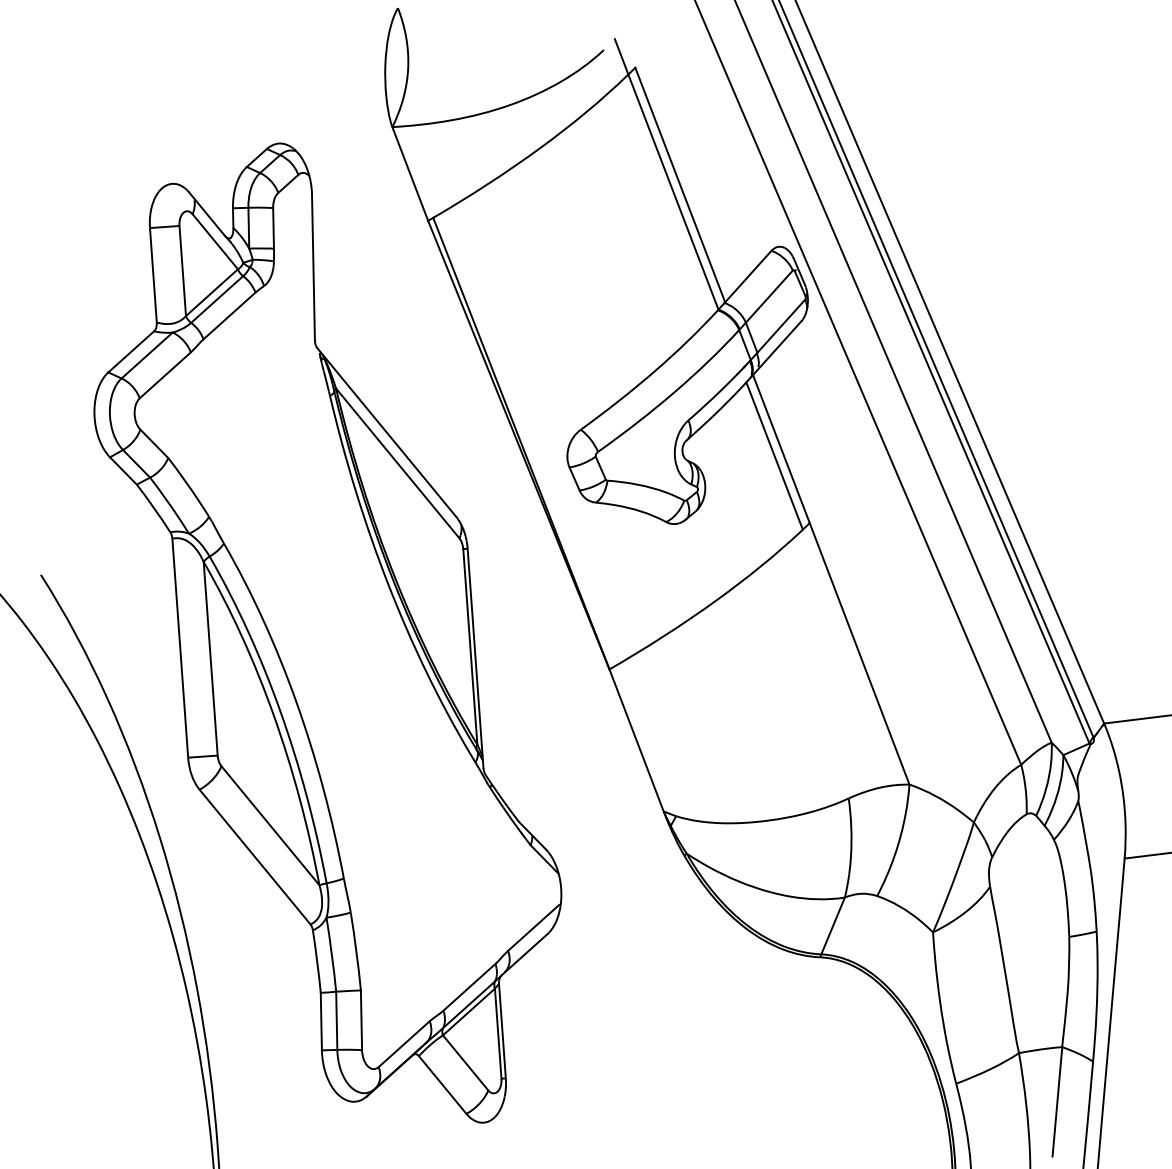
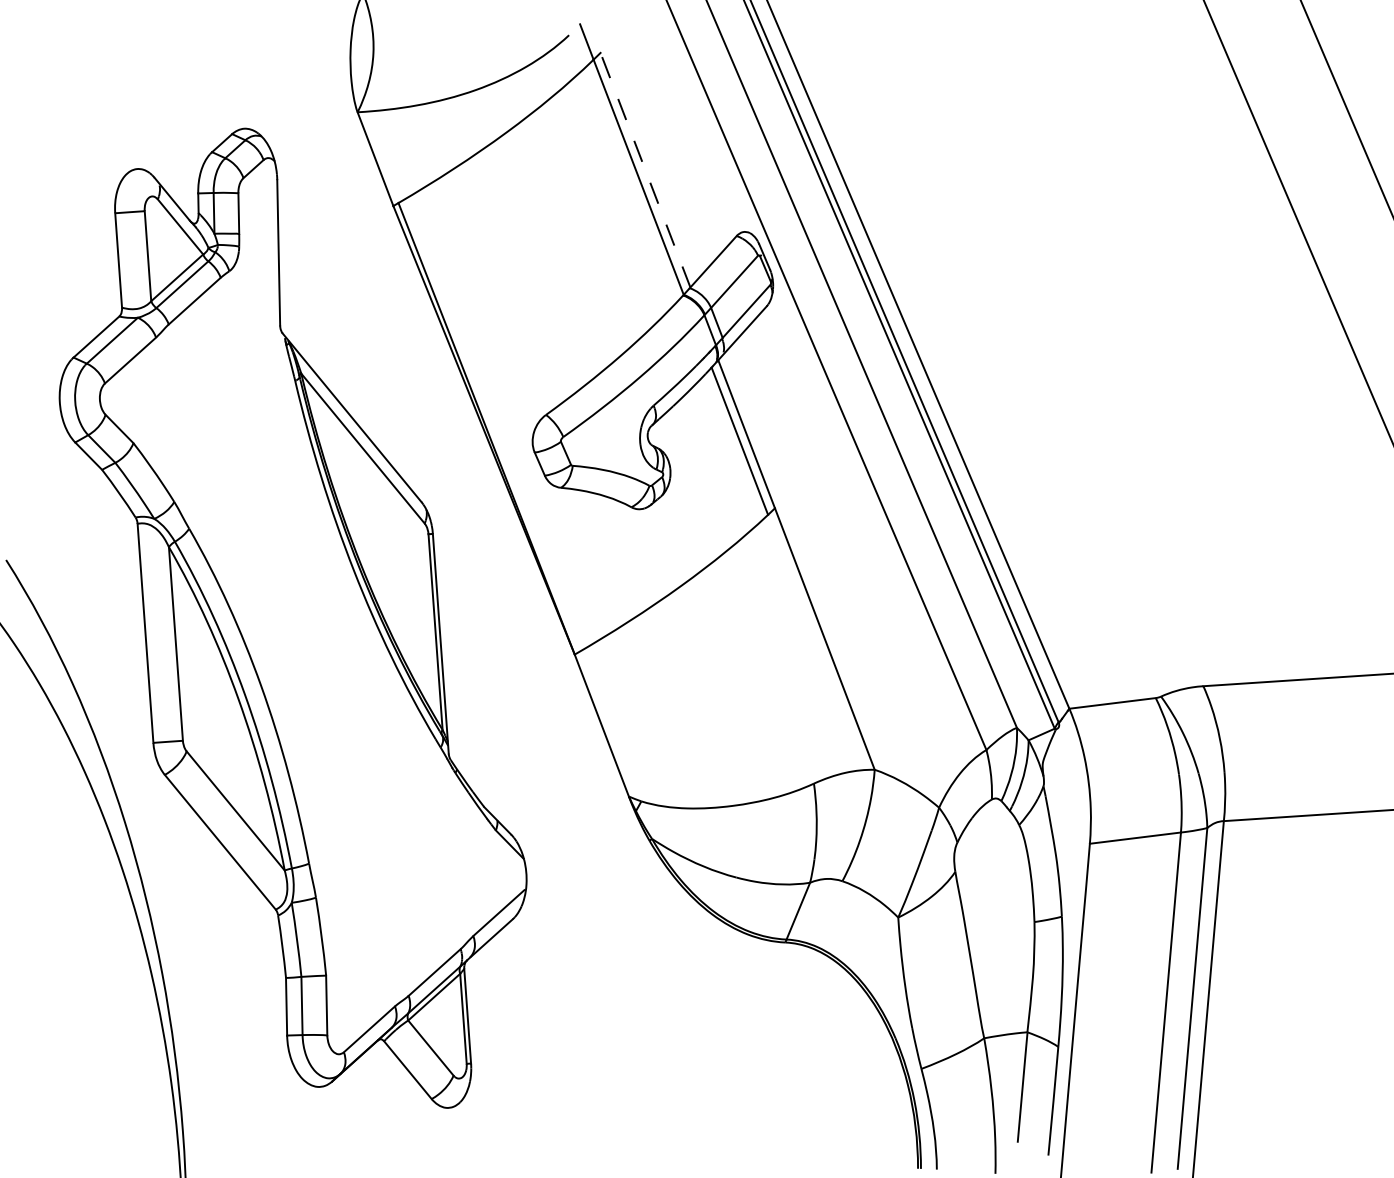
line: (680, 185) -> (645, 170), solid -> dashed

